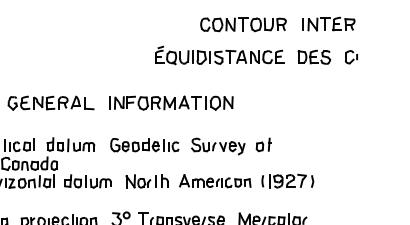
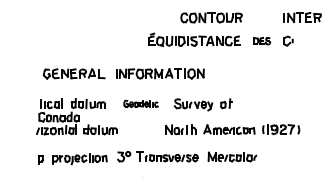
part: (328, 24) -> (302, 17), moved
part: (314, 56) -> (262, 40), size x0.7
part: (143, 144) -> (140, 103), size x0.7
part: (219, 181) -> (232, 129), moved

